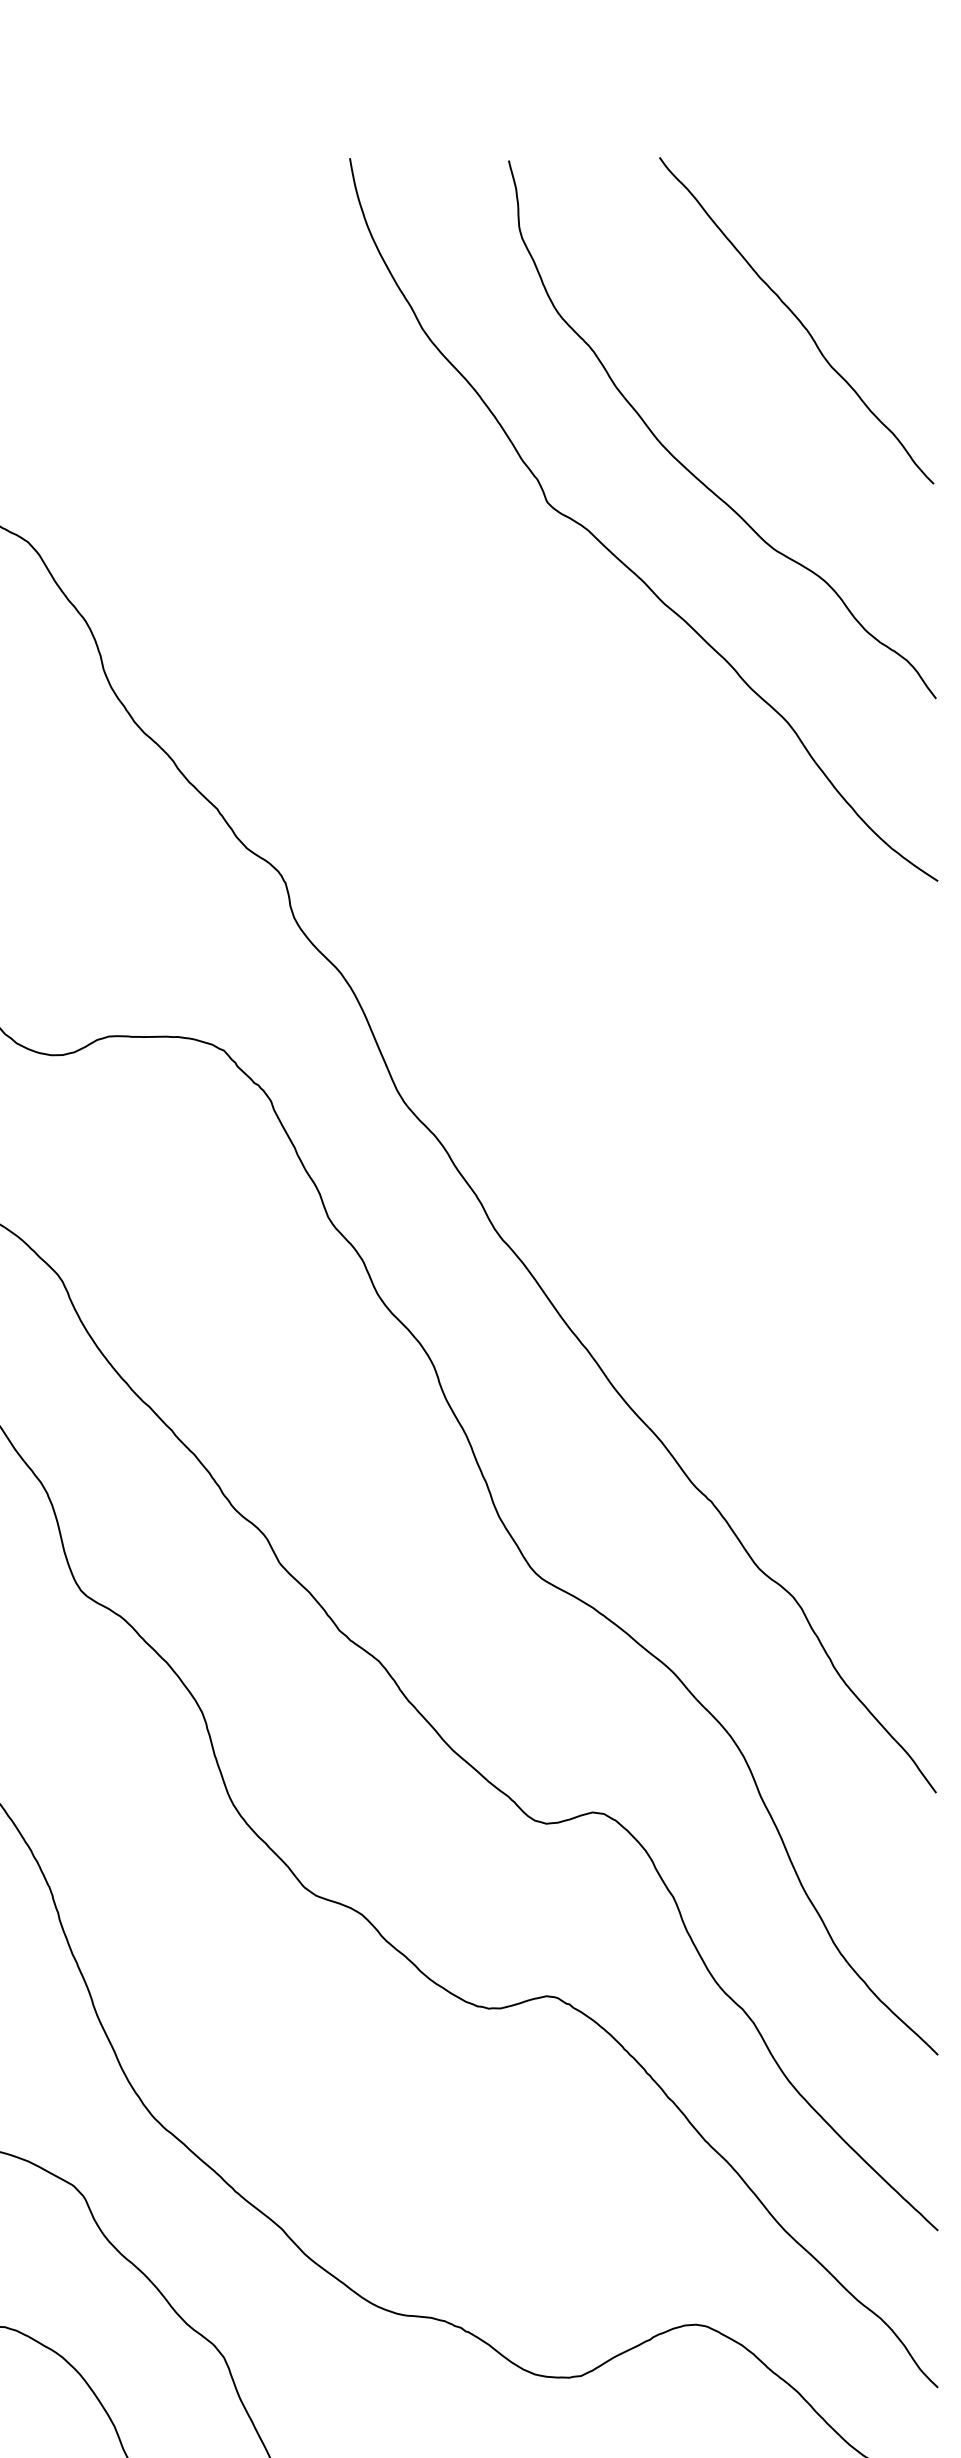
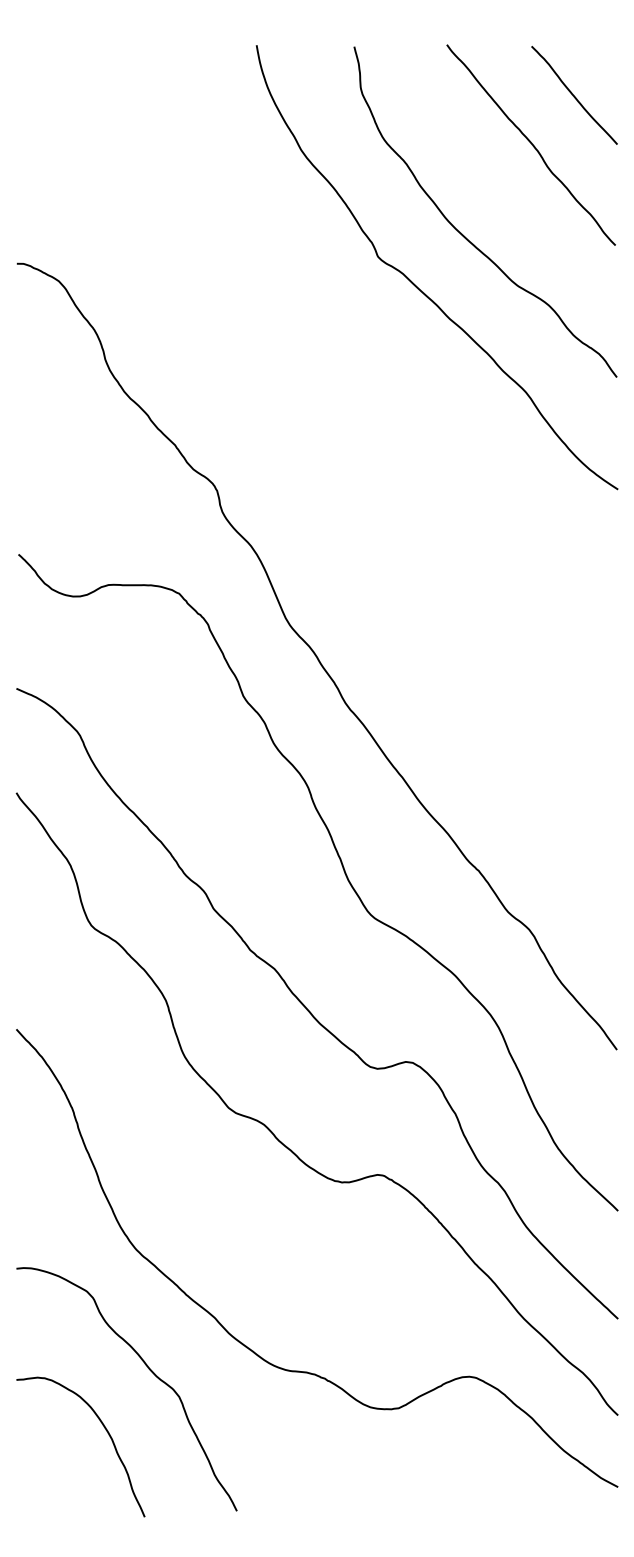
curve: (867, 239) -> (574, 95), added

